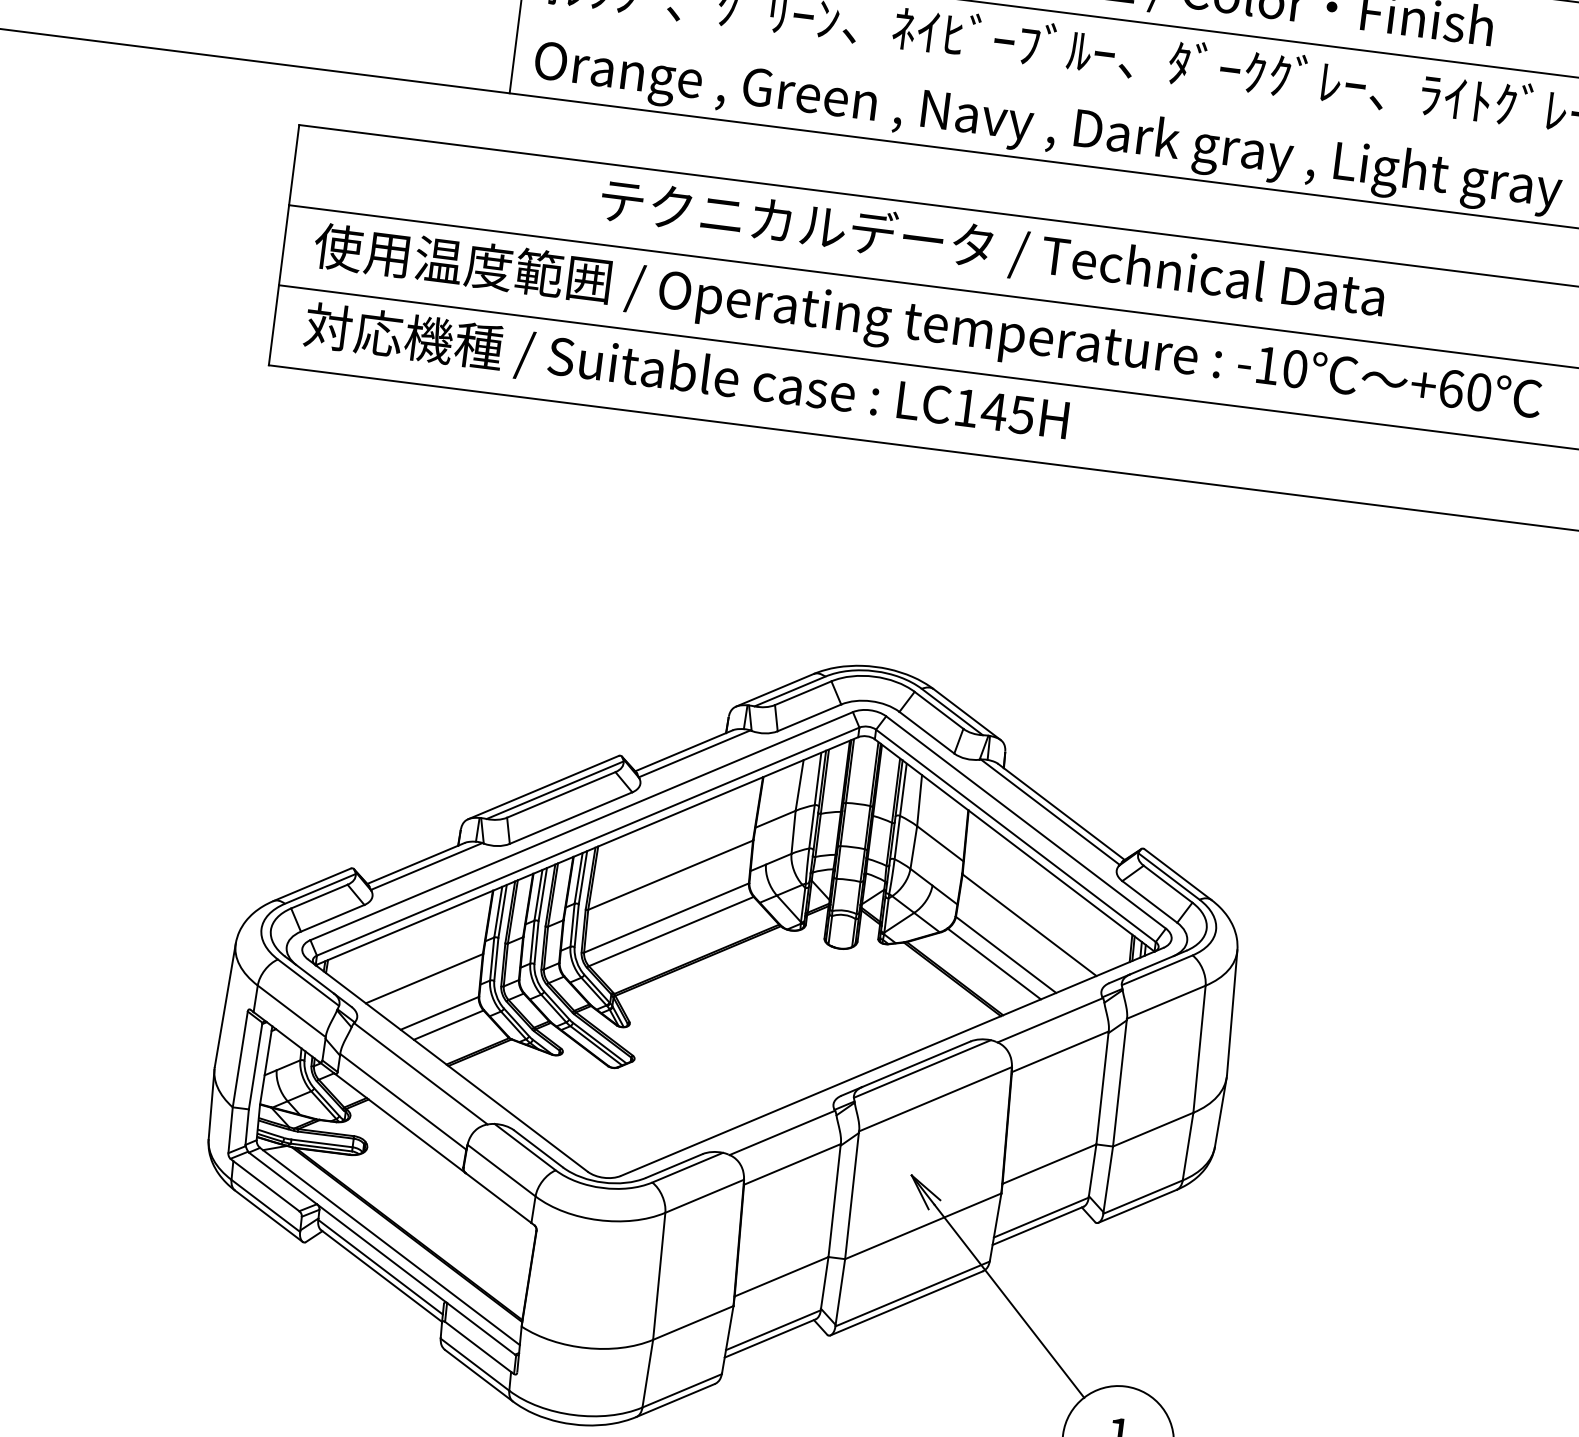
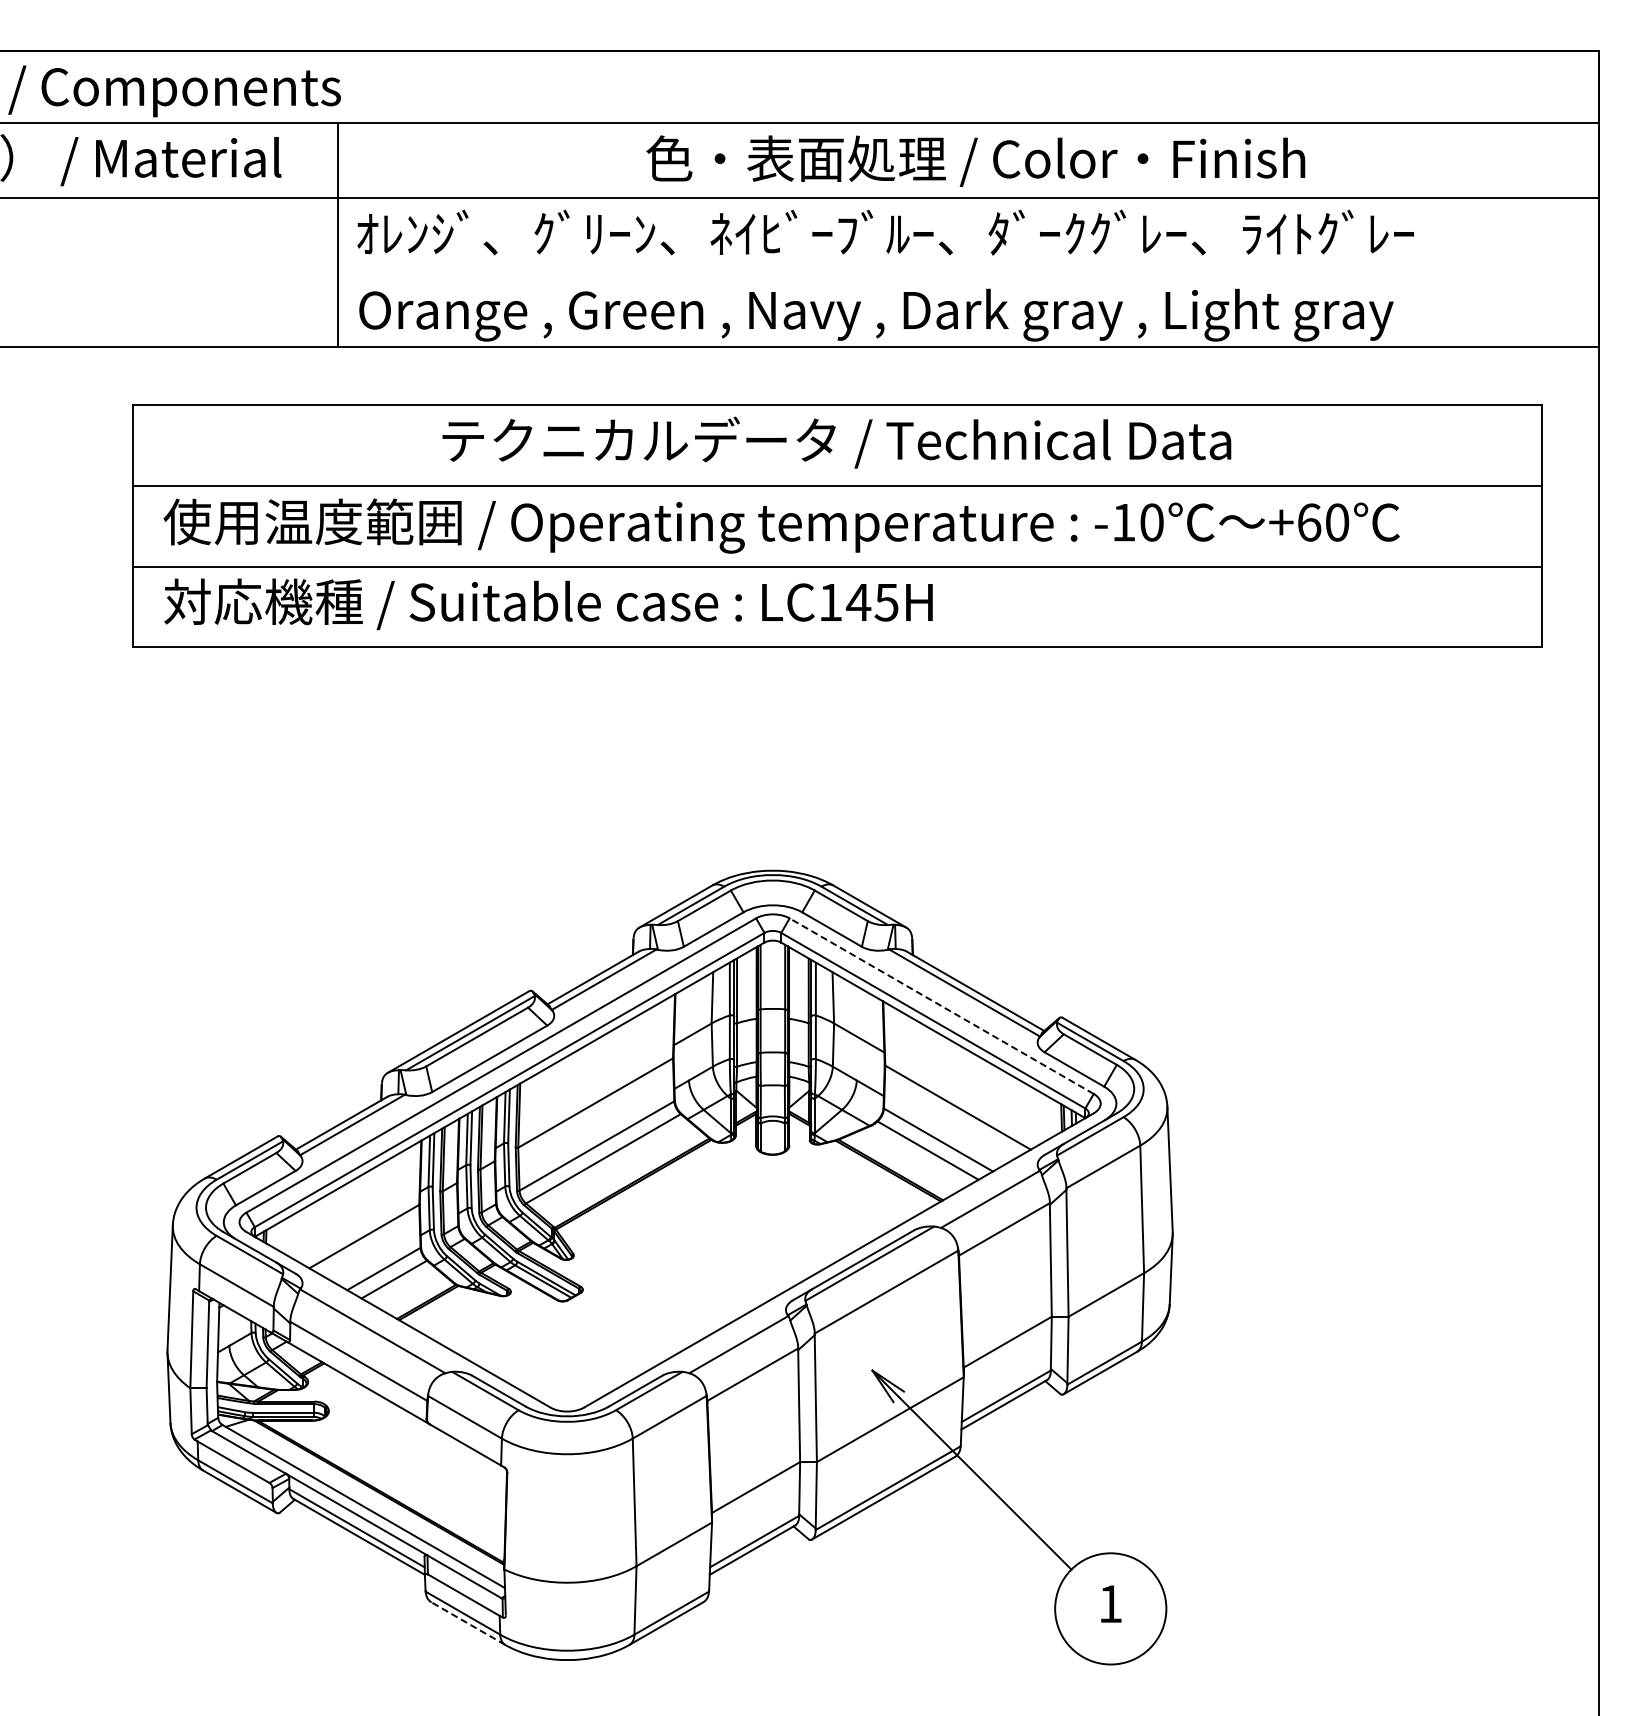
line: (1025, 822) -> (941, 1006), solid -> dashed
line: (478, 1375) -> (467, 1623), solid -> dashed

